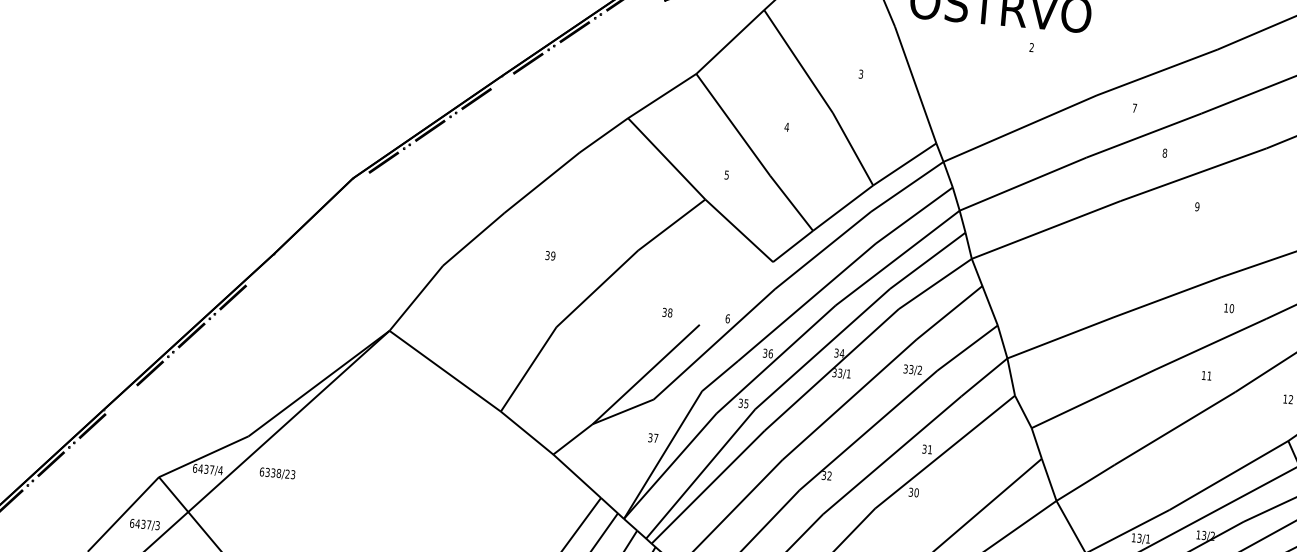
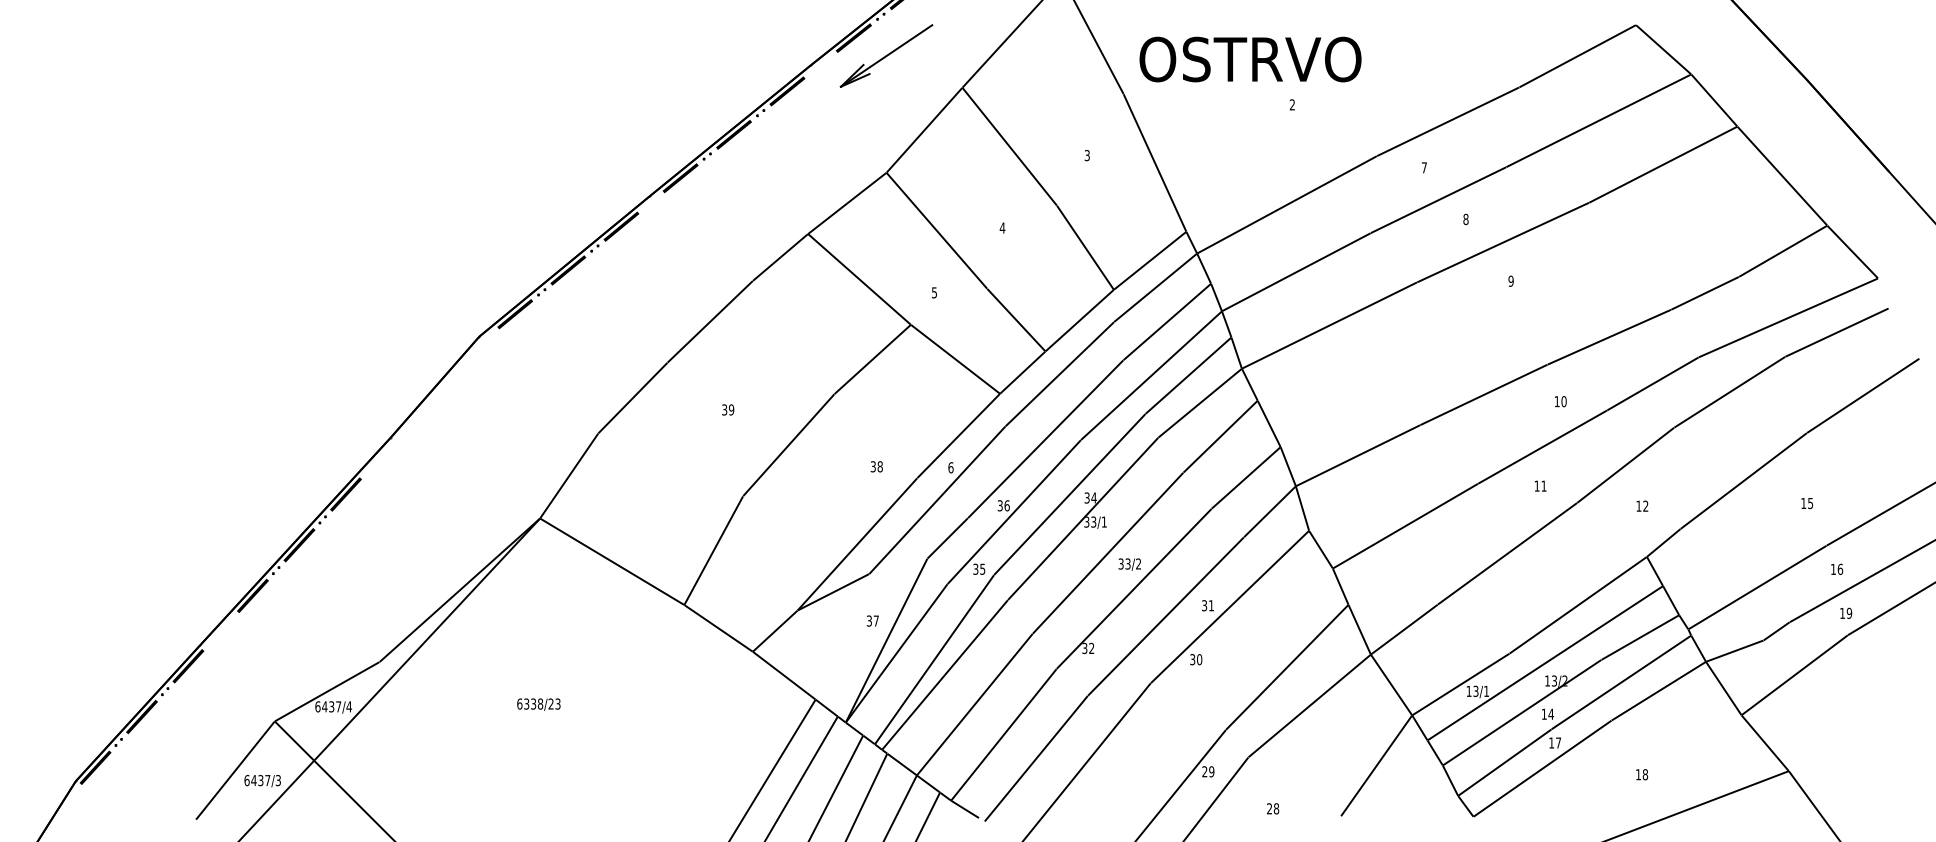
line: (736, 293) -> (958, 435), added
text: (912, 370) -> (1129, 564), moved
text: (277, 473) -> (538, 704), moved

